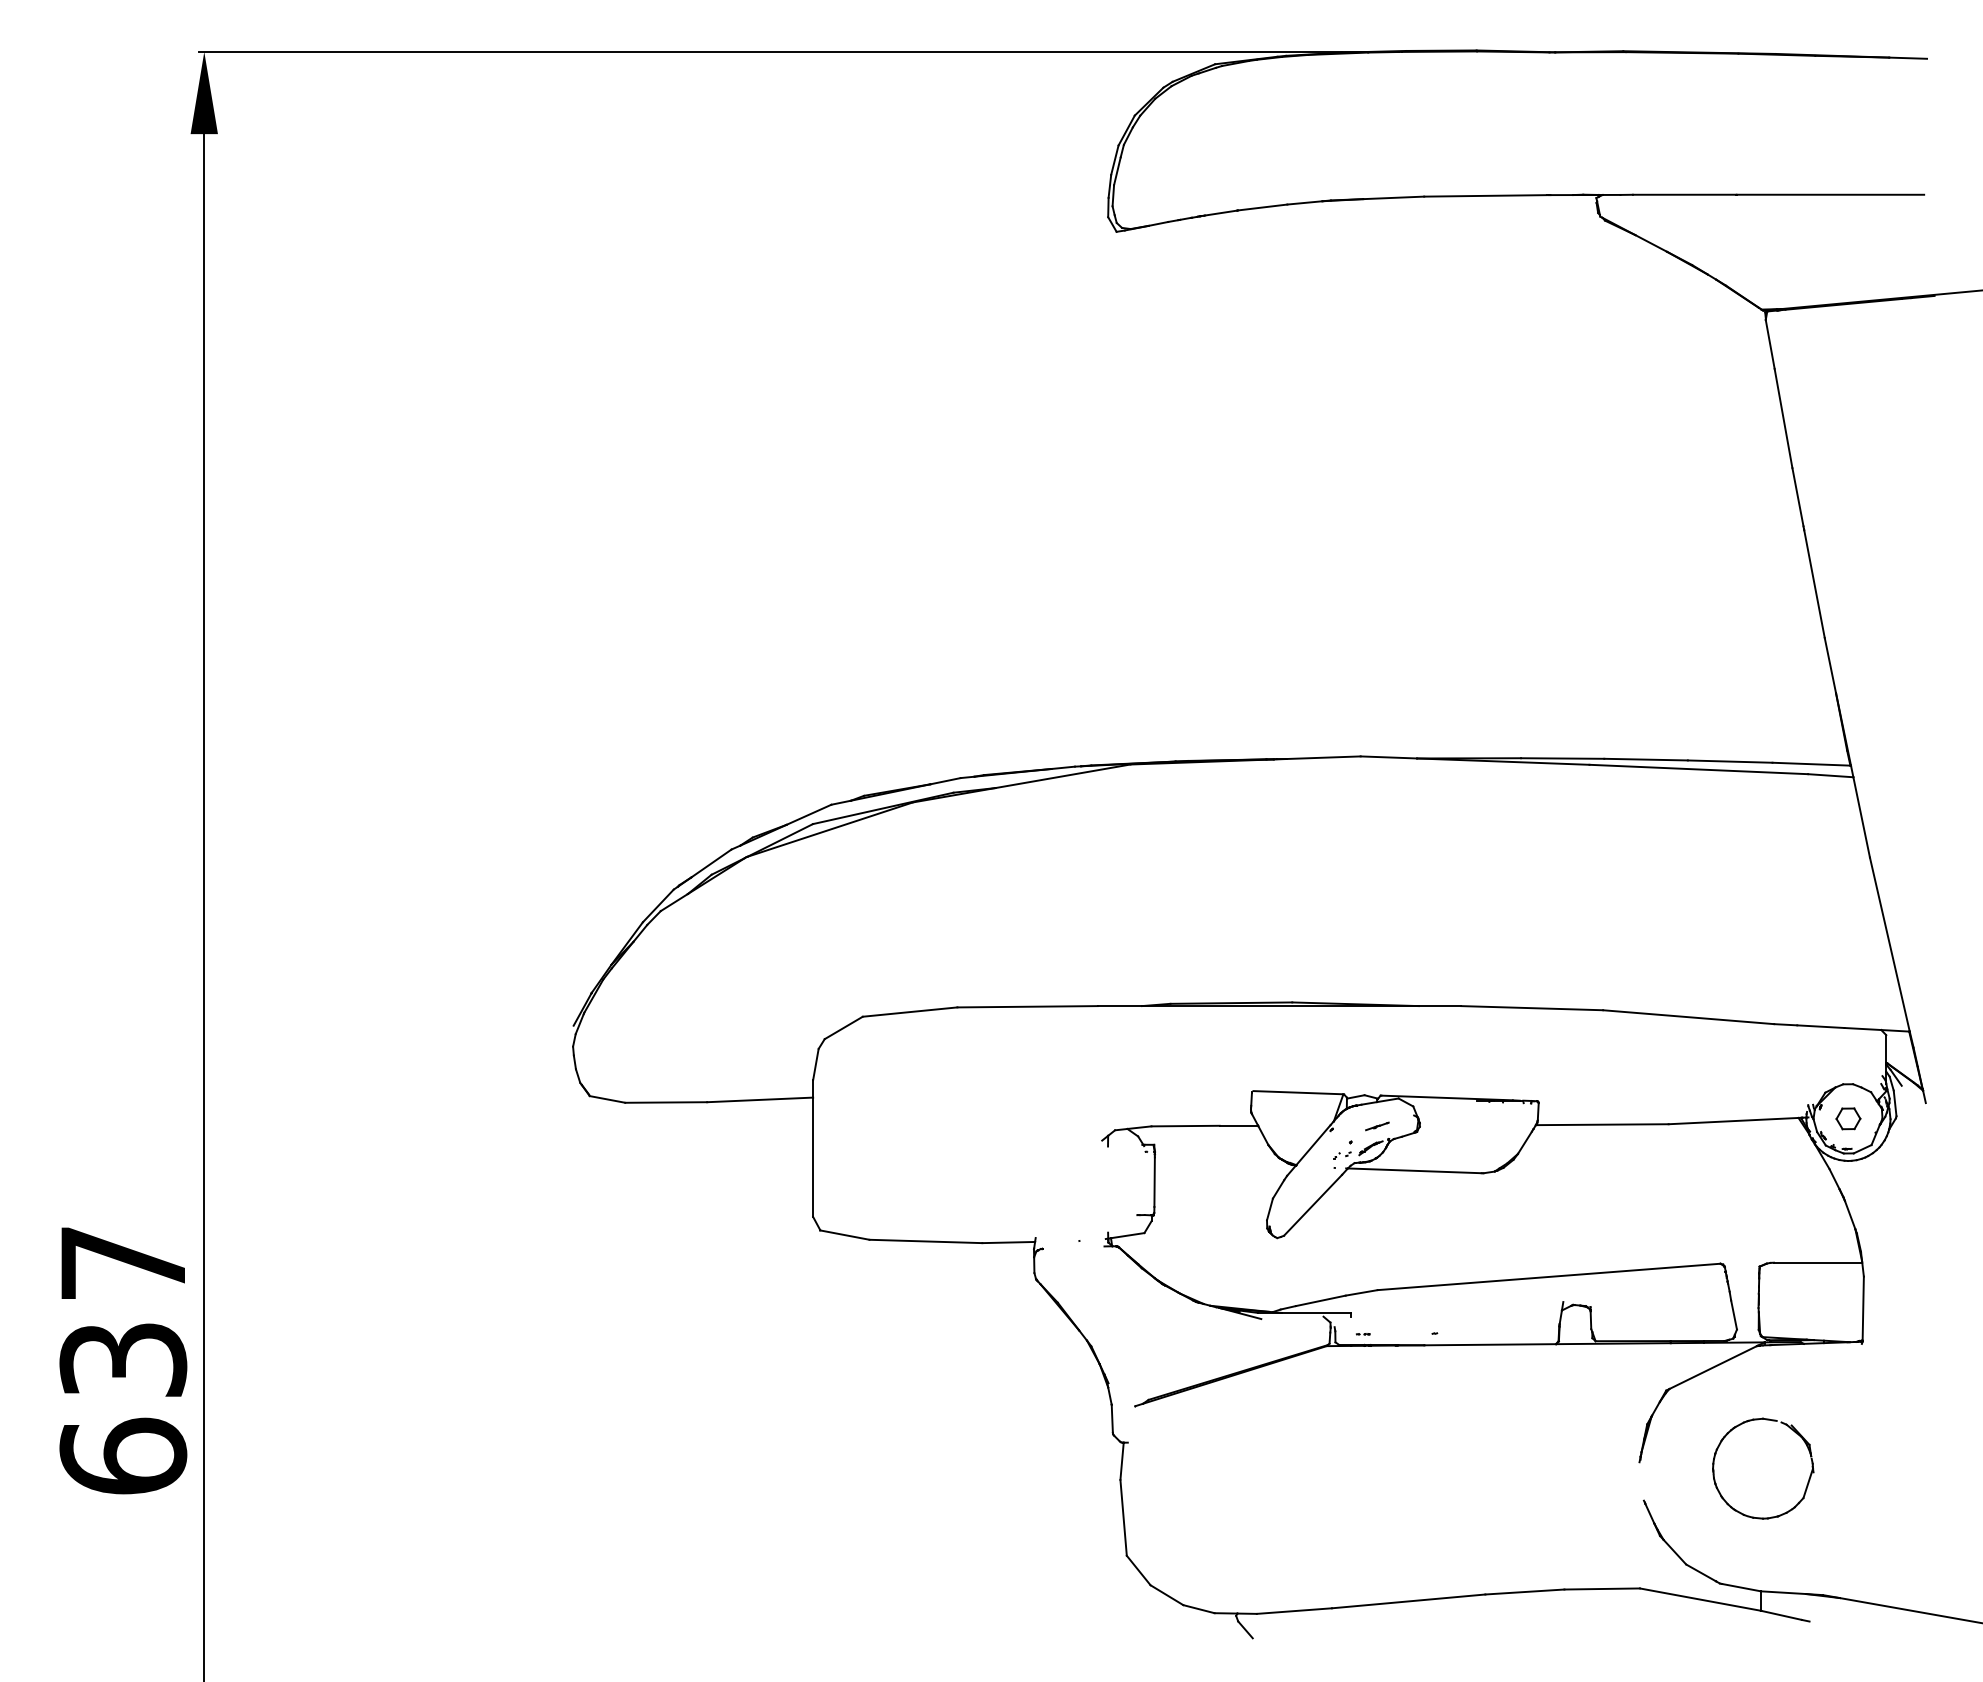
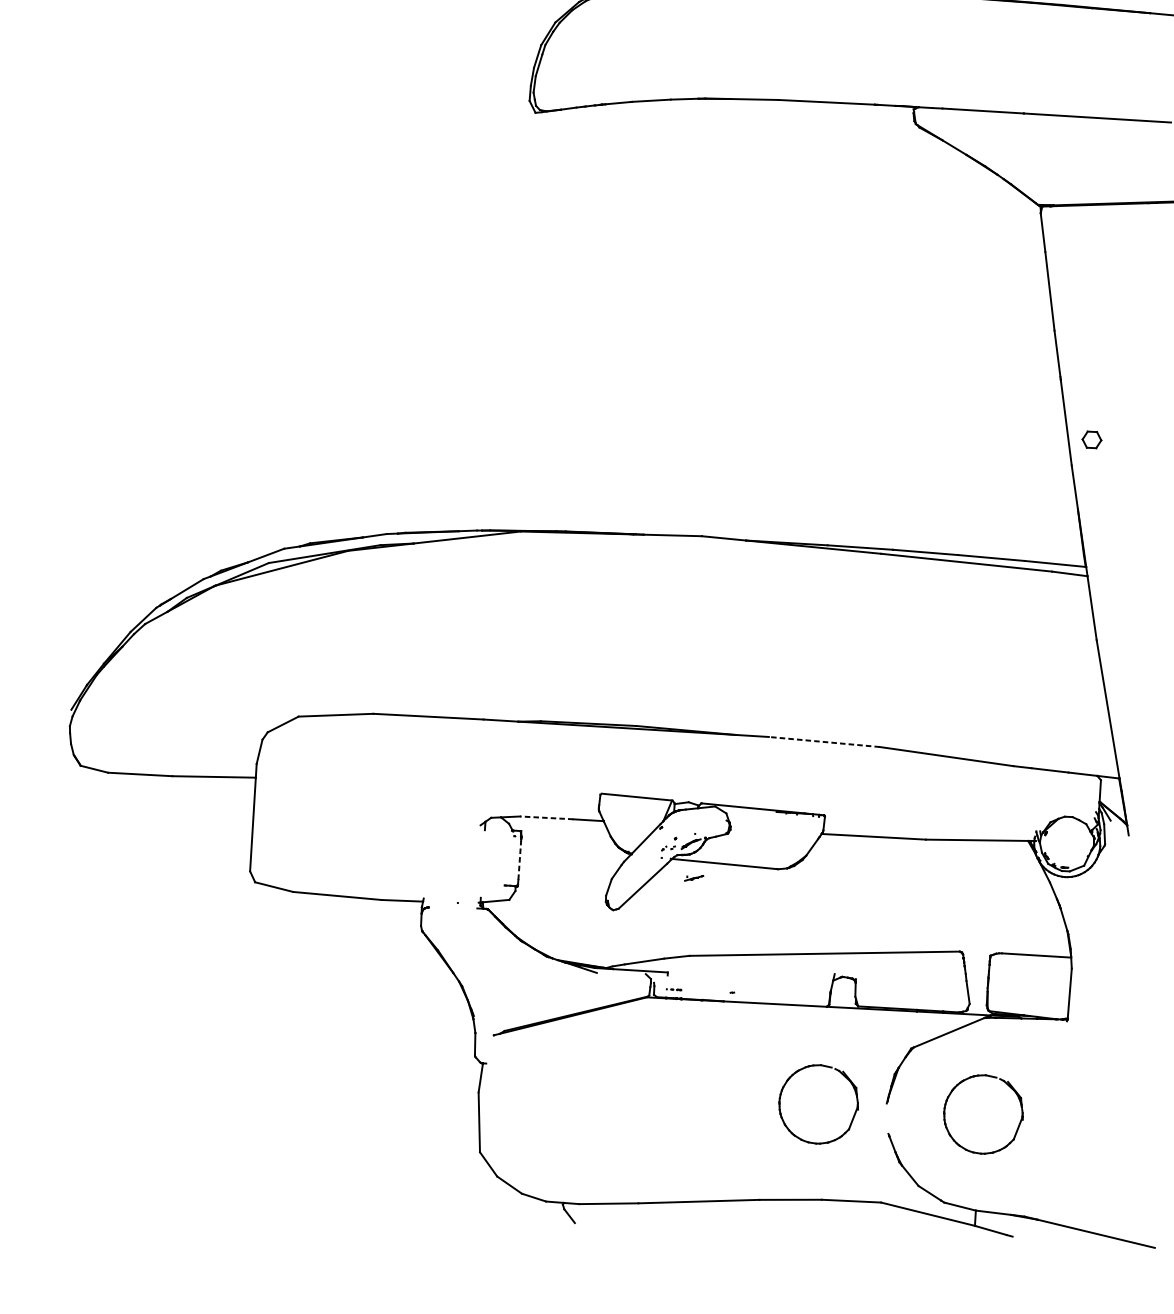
line: (1532, 1008) -> (824, 742), solid -> dashed
part: (1848, 1118) -> (1092, 439), moved
line: (1185, 1126) -> (546, 818), solid -> dashed
part: (1377, 1126) -> (694, 878), moved
line: (1154, 1182) -> (519, 860), solid -> dashed
part: (1597, 1481) -> (852, 1116), added

